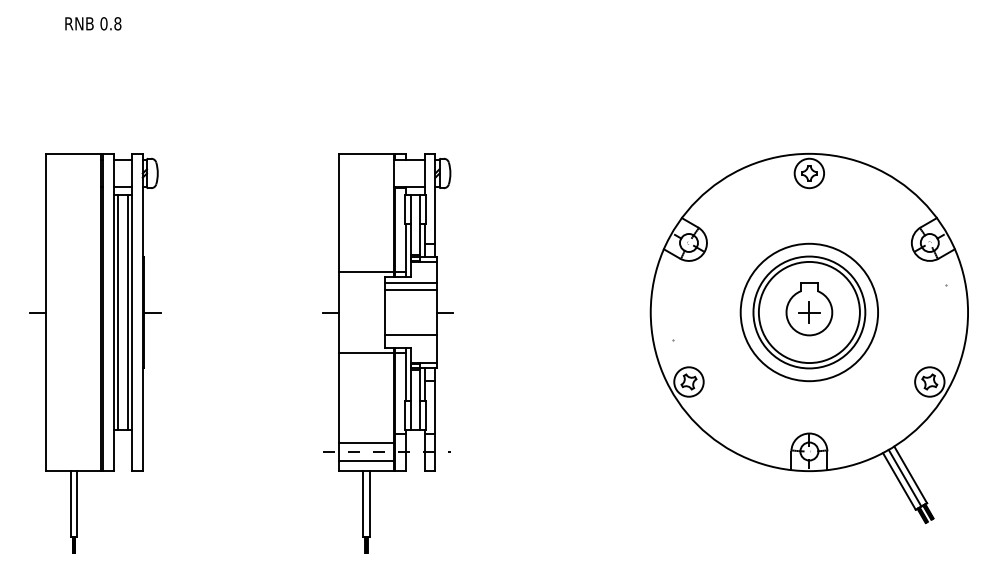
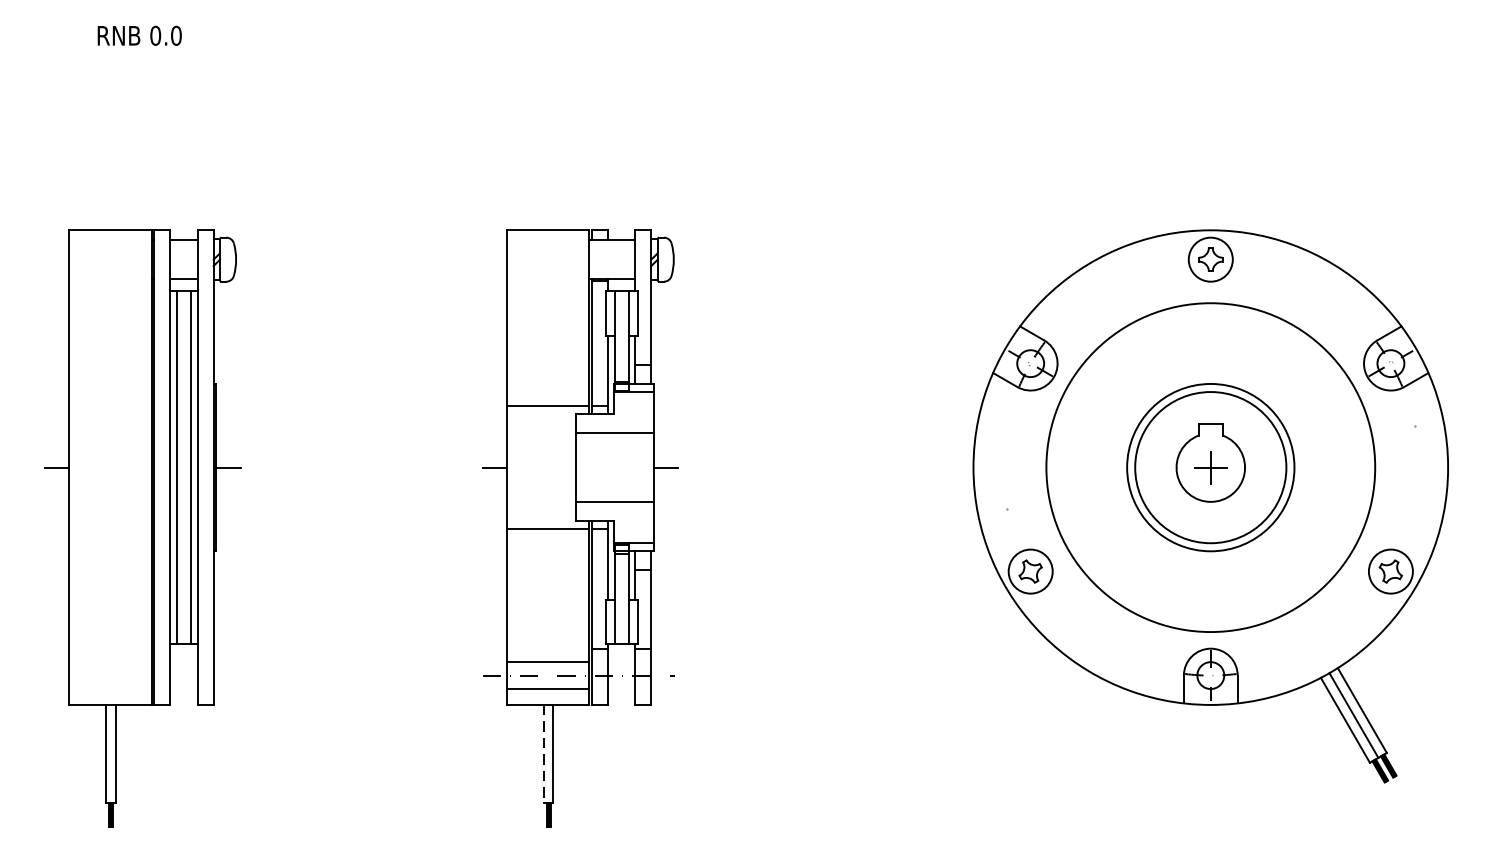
text: (117, 23) -> (175, 35), 0.8 -> 0.0
line: (410, 283) -> (614, 424), removed
circle: (809, 312) -> (1210, 467), size x1.6
line: (363, 503) -> (543, 753), solid -> dashed

